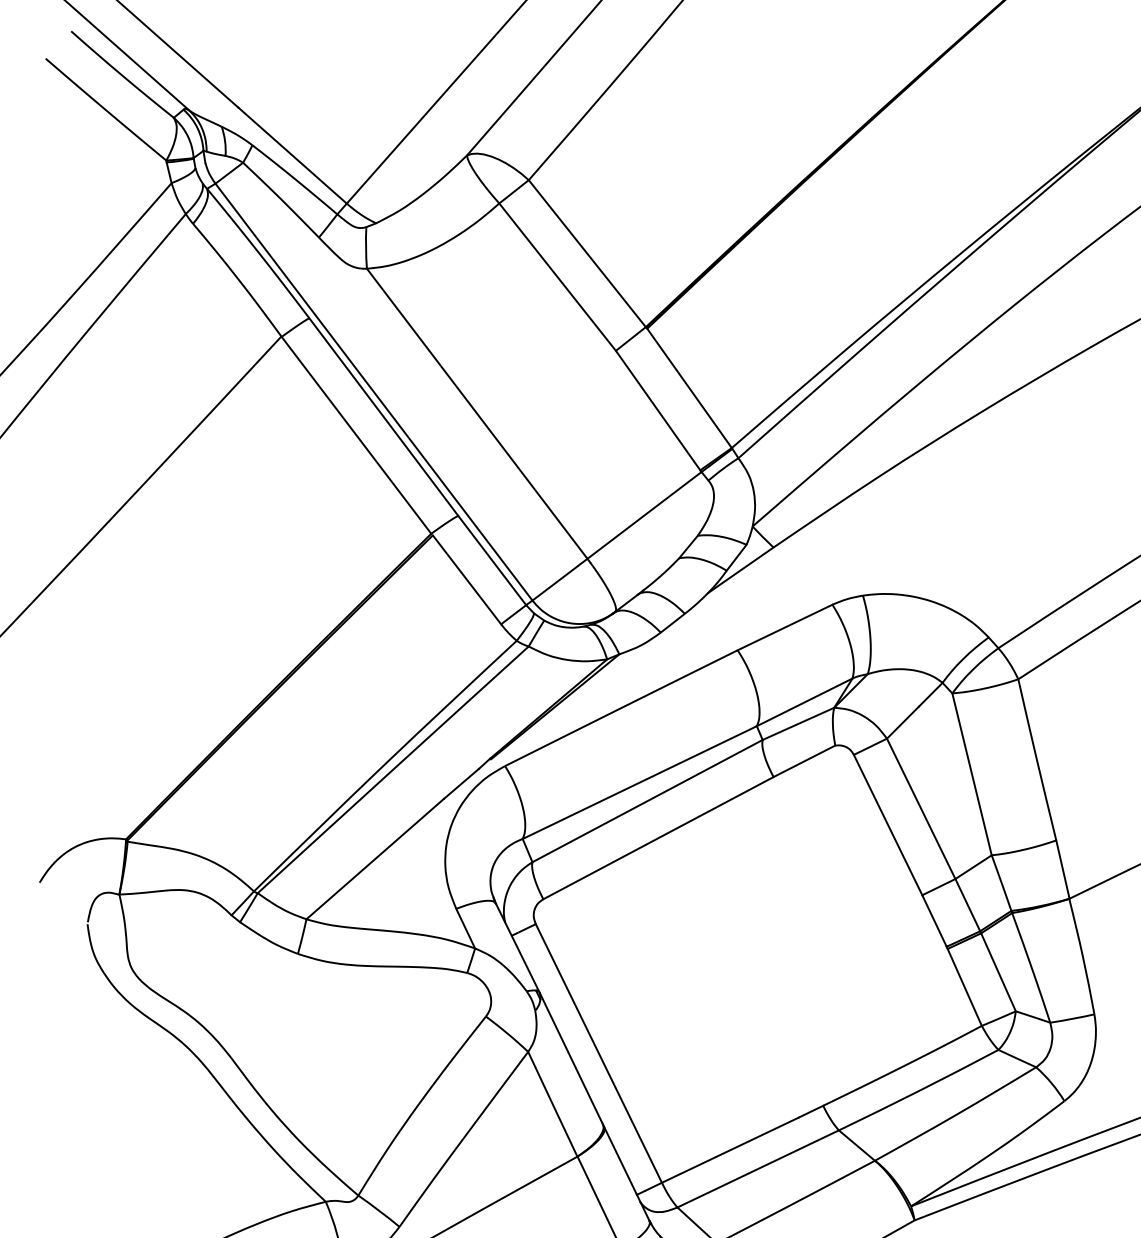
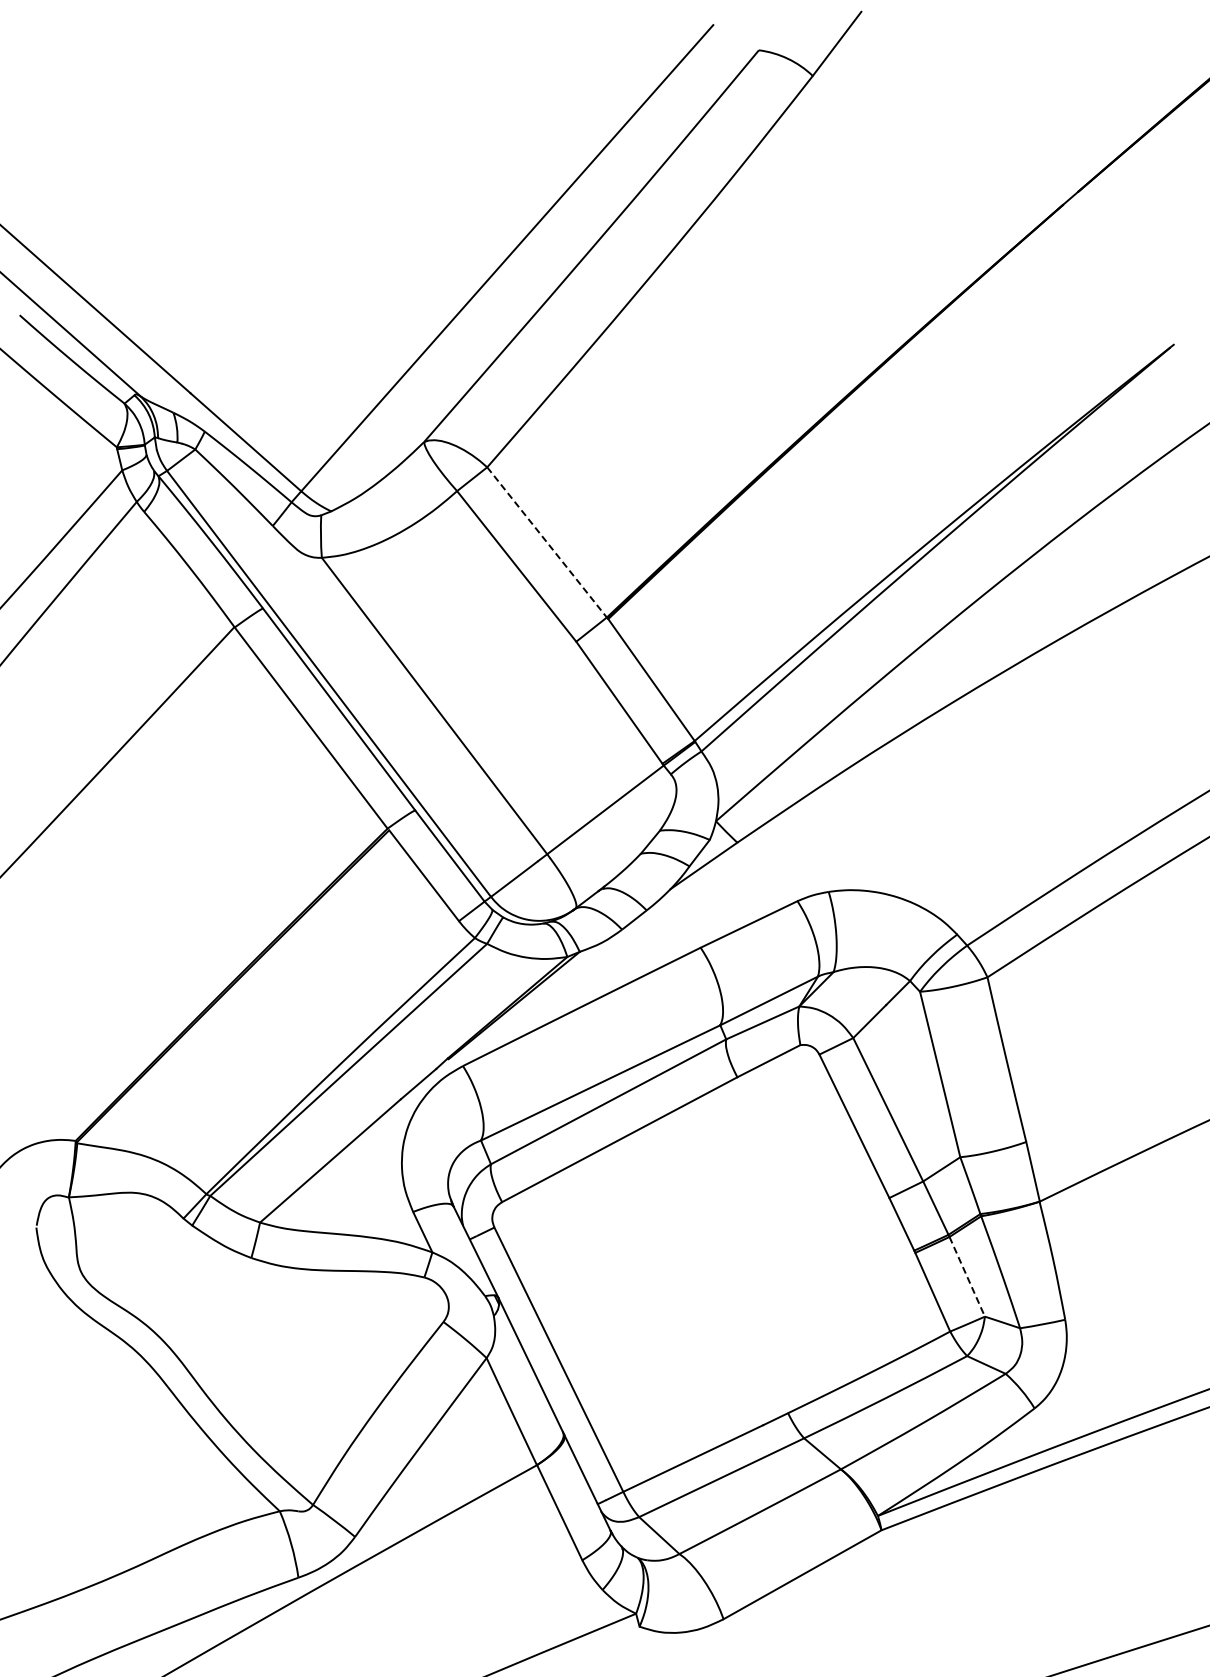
line: (587, 253) -> (547, 542), solid -> dashed
line: (998, 972) -> (967, 1276), solid -> dashed

